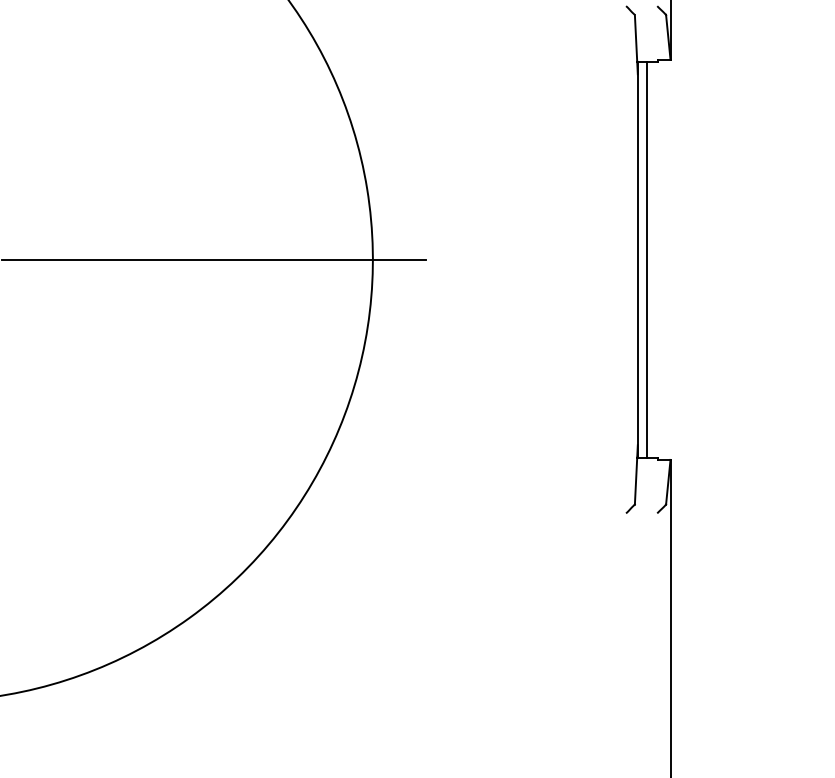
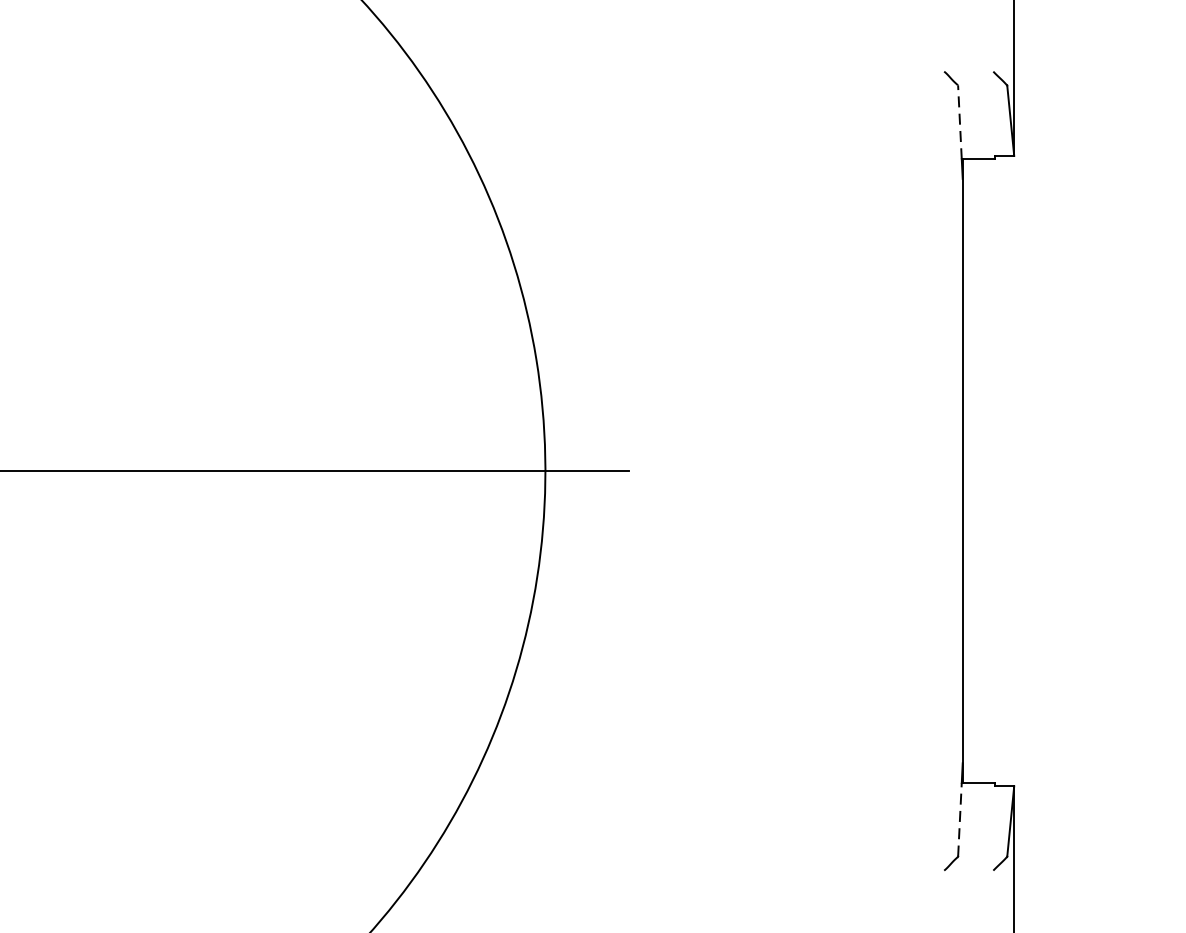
line: (636, 37) -> (960, 120), solid -> dashed
line: (646, 259) -> (976, 470), removed
line: (636, 480) -> (960, 818), solid -> dashed

